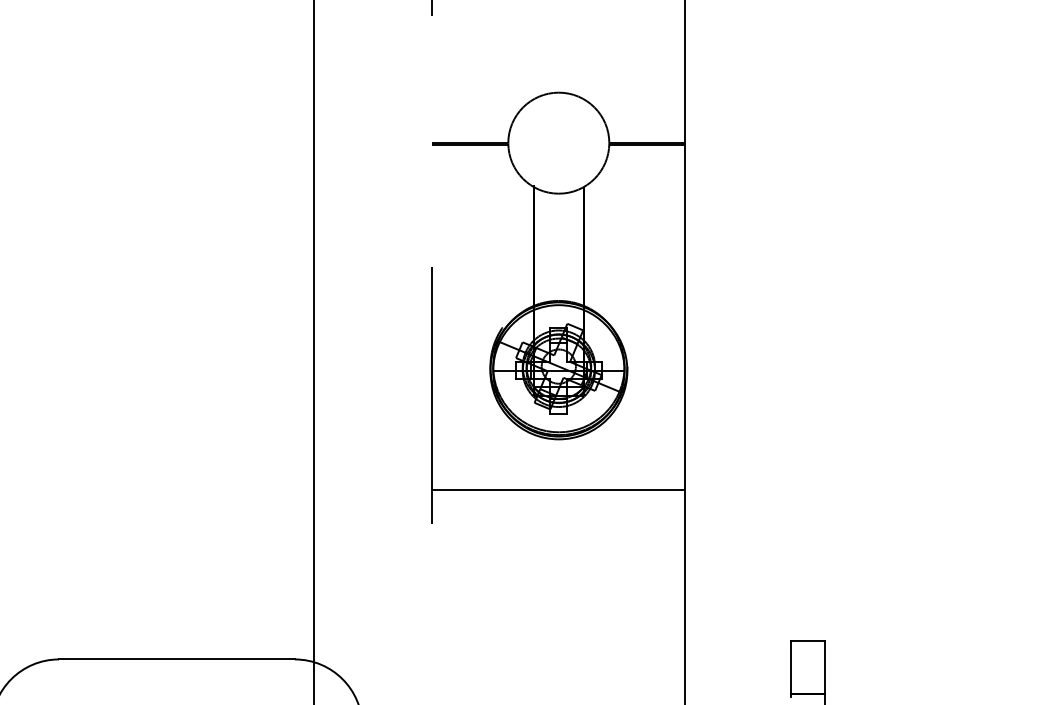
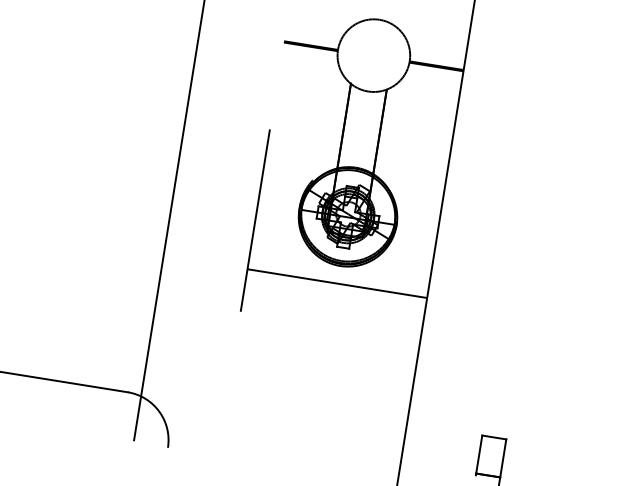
line: (558, 490) -> (337, 283), moved

